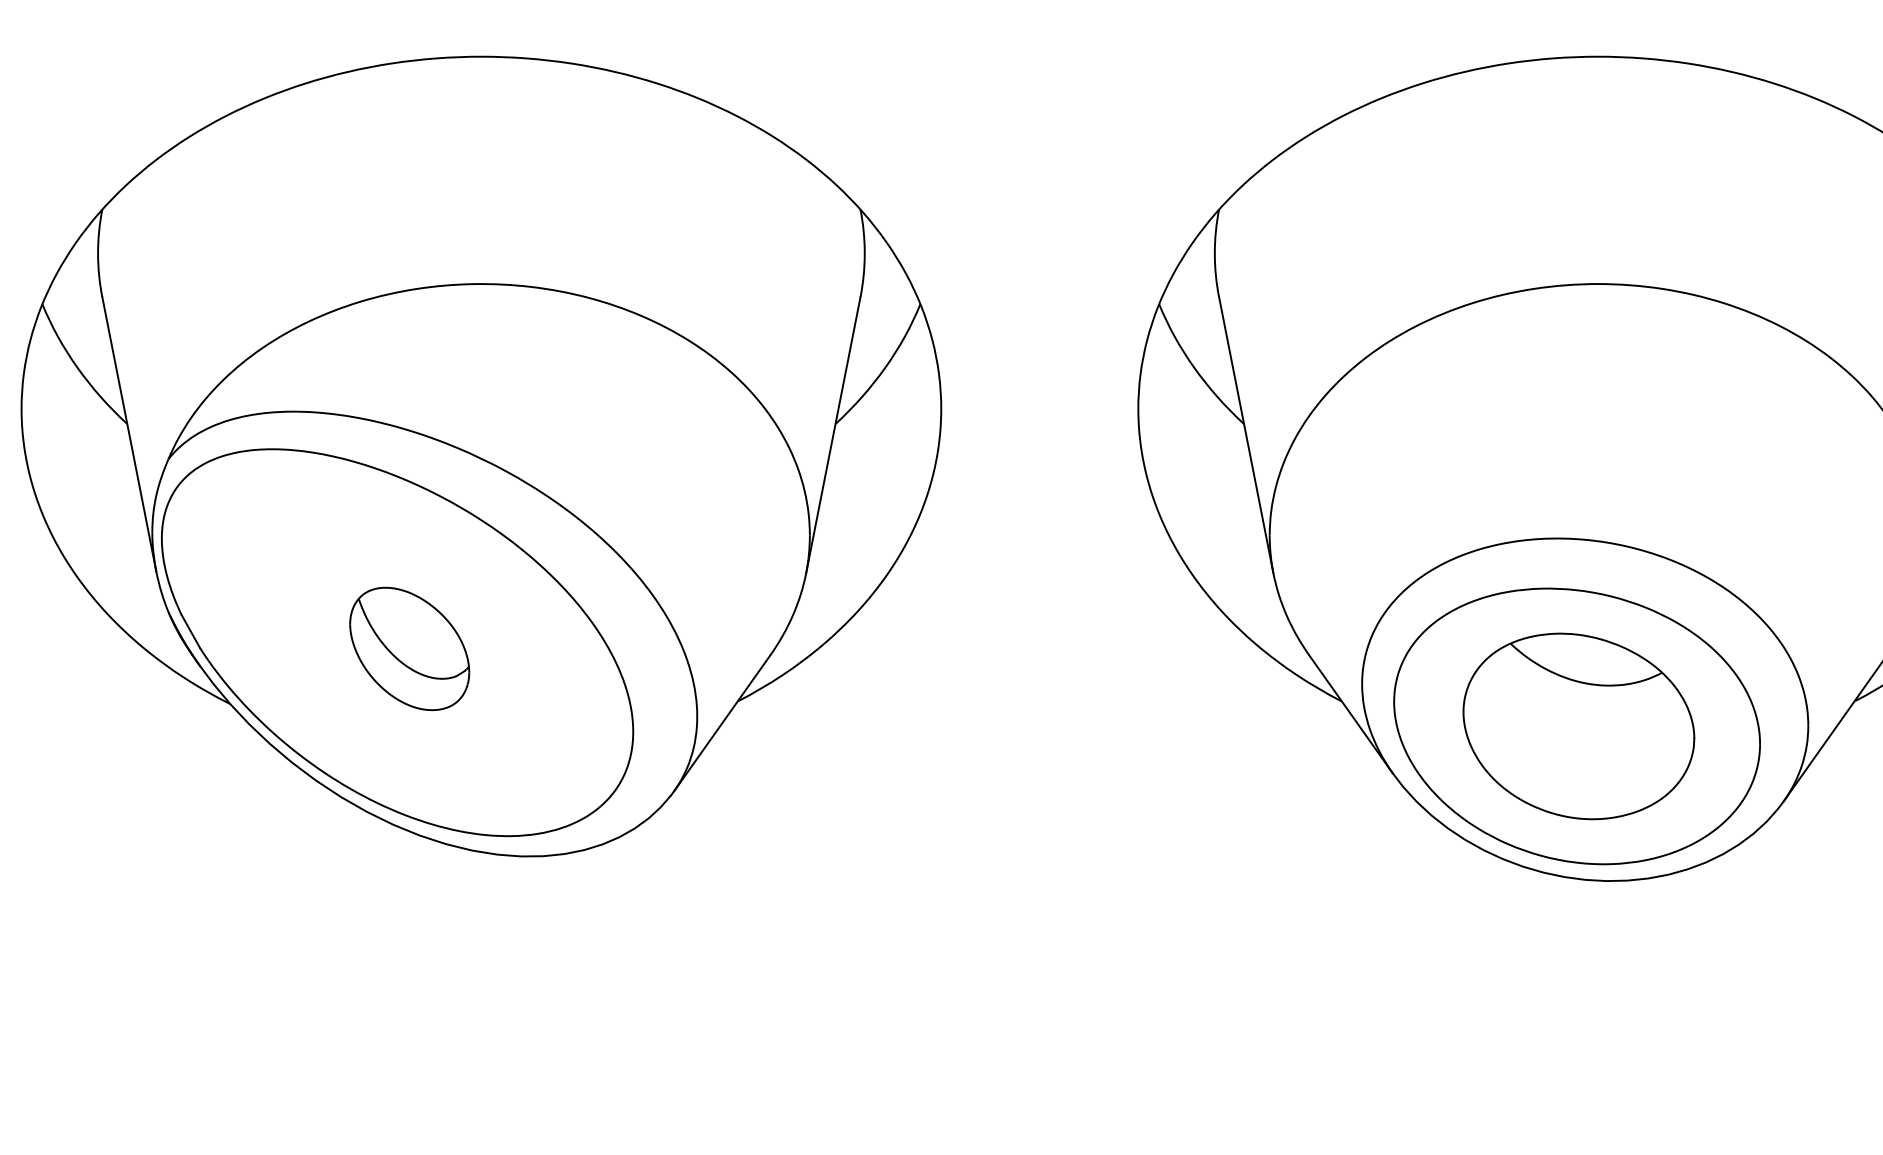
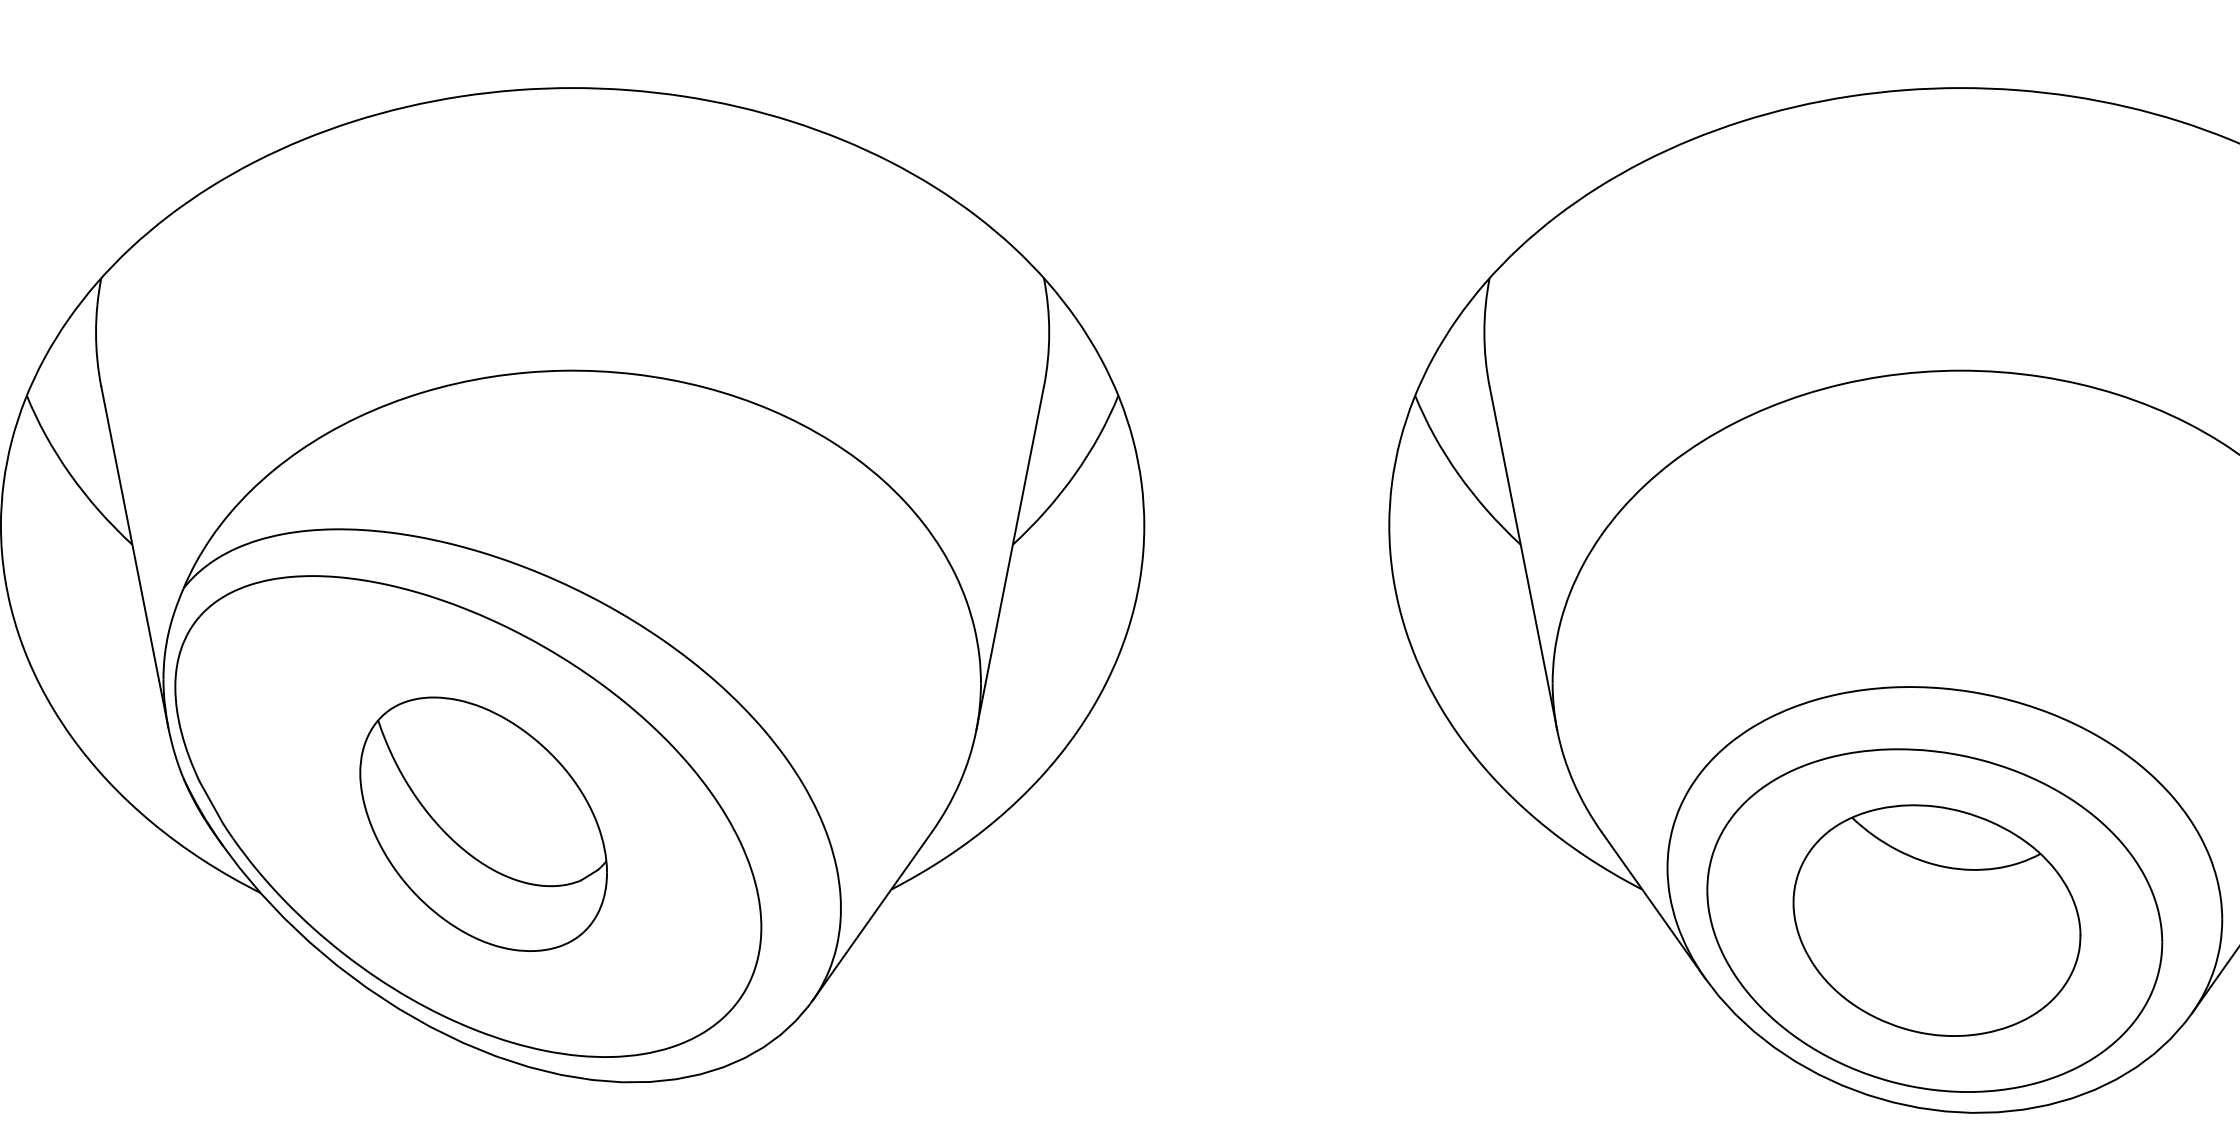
part: (409, 648) -> (483, 823), size x1.67

